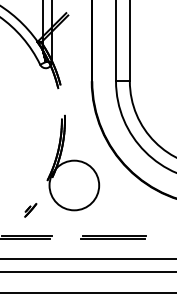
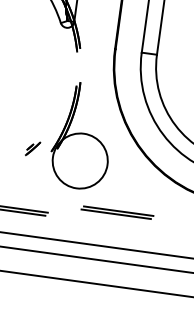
part: (30, 210) -> (32, 148), moved
line: (113, 236) -> (117, 212), moved

